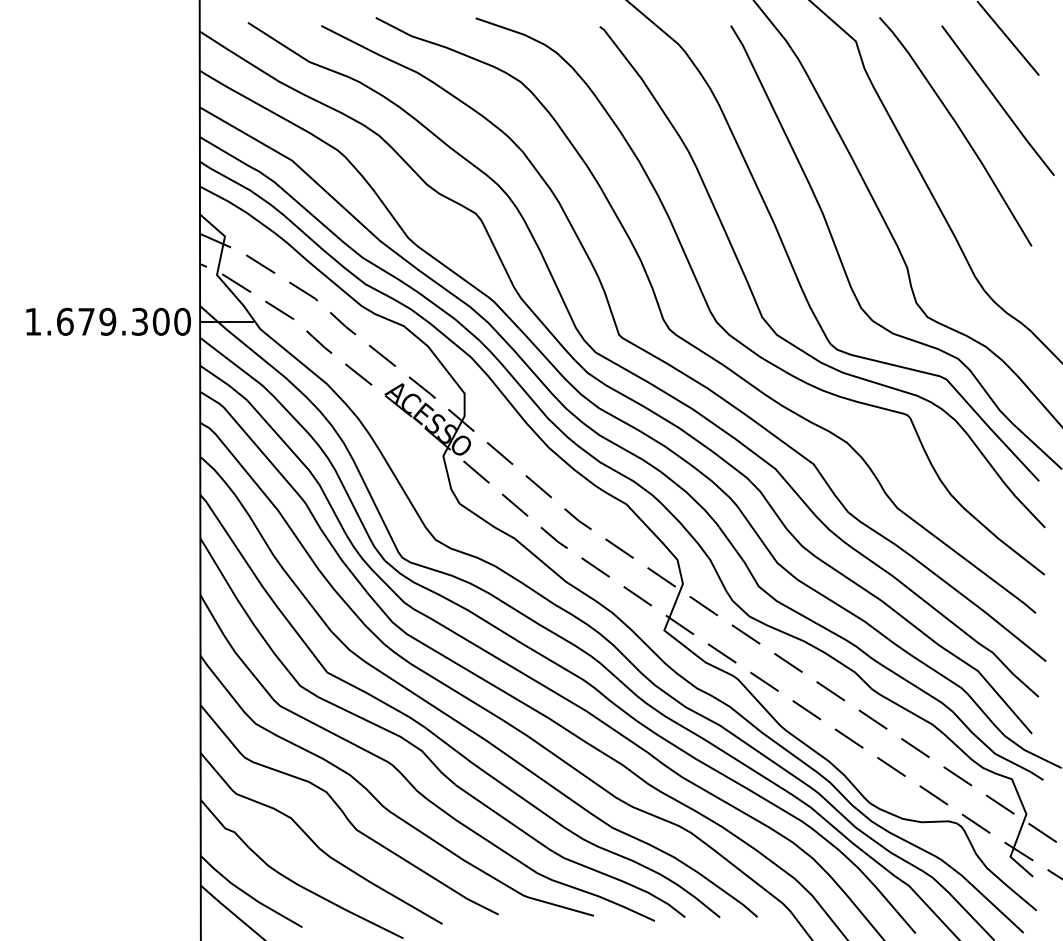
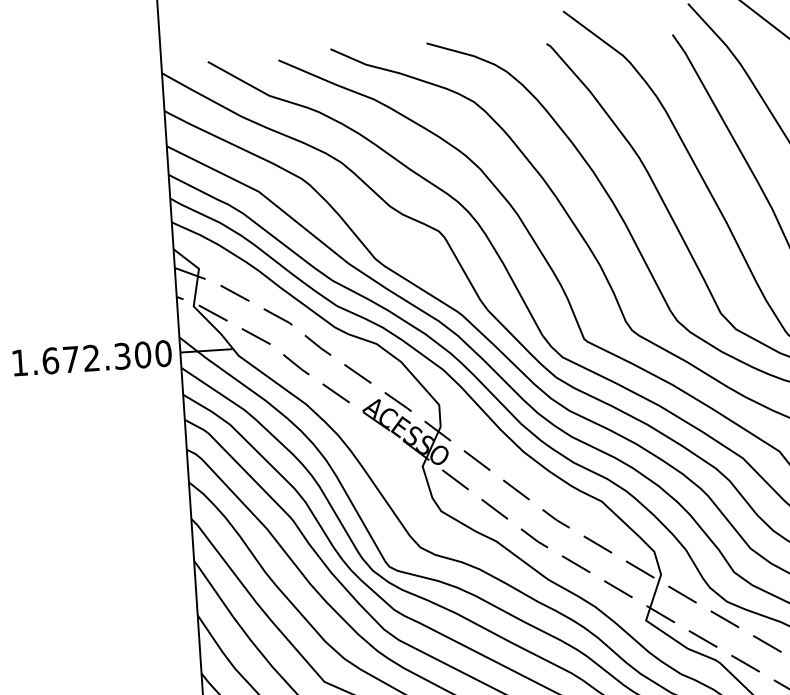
text: (107, 321) -> (91, 357), 1.679.300 -> 1.672.300

